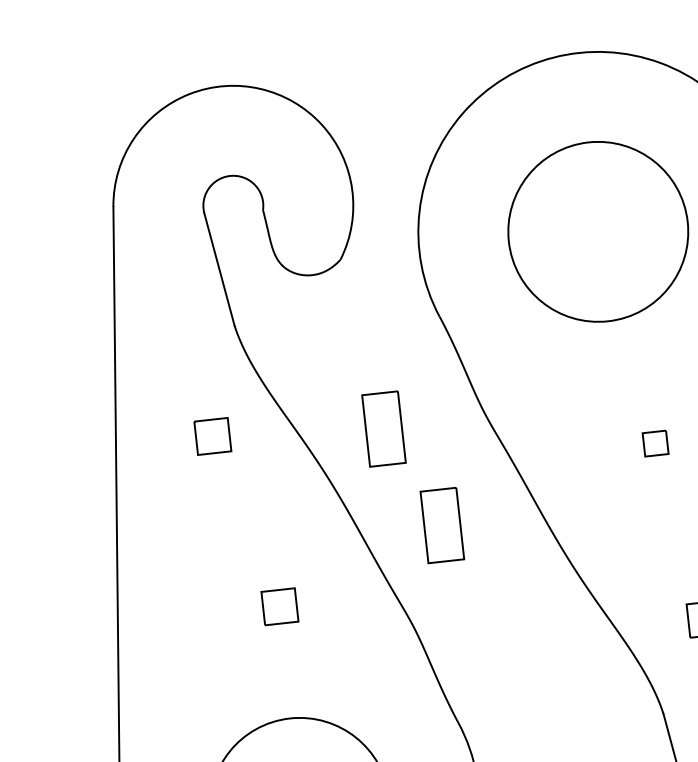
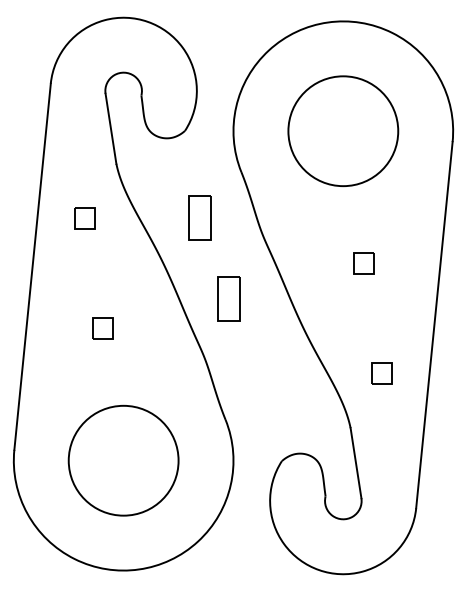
part: (383, 429) -> (199, 217), moved
part: (212, 436) -> (84, 218), moved
part: (654, 443) -> (363, 263), size x1.43
part: (279, 607) -> (102, 328), moved

